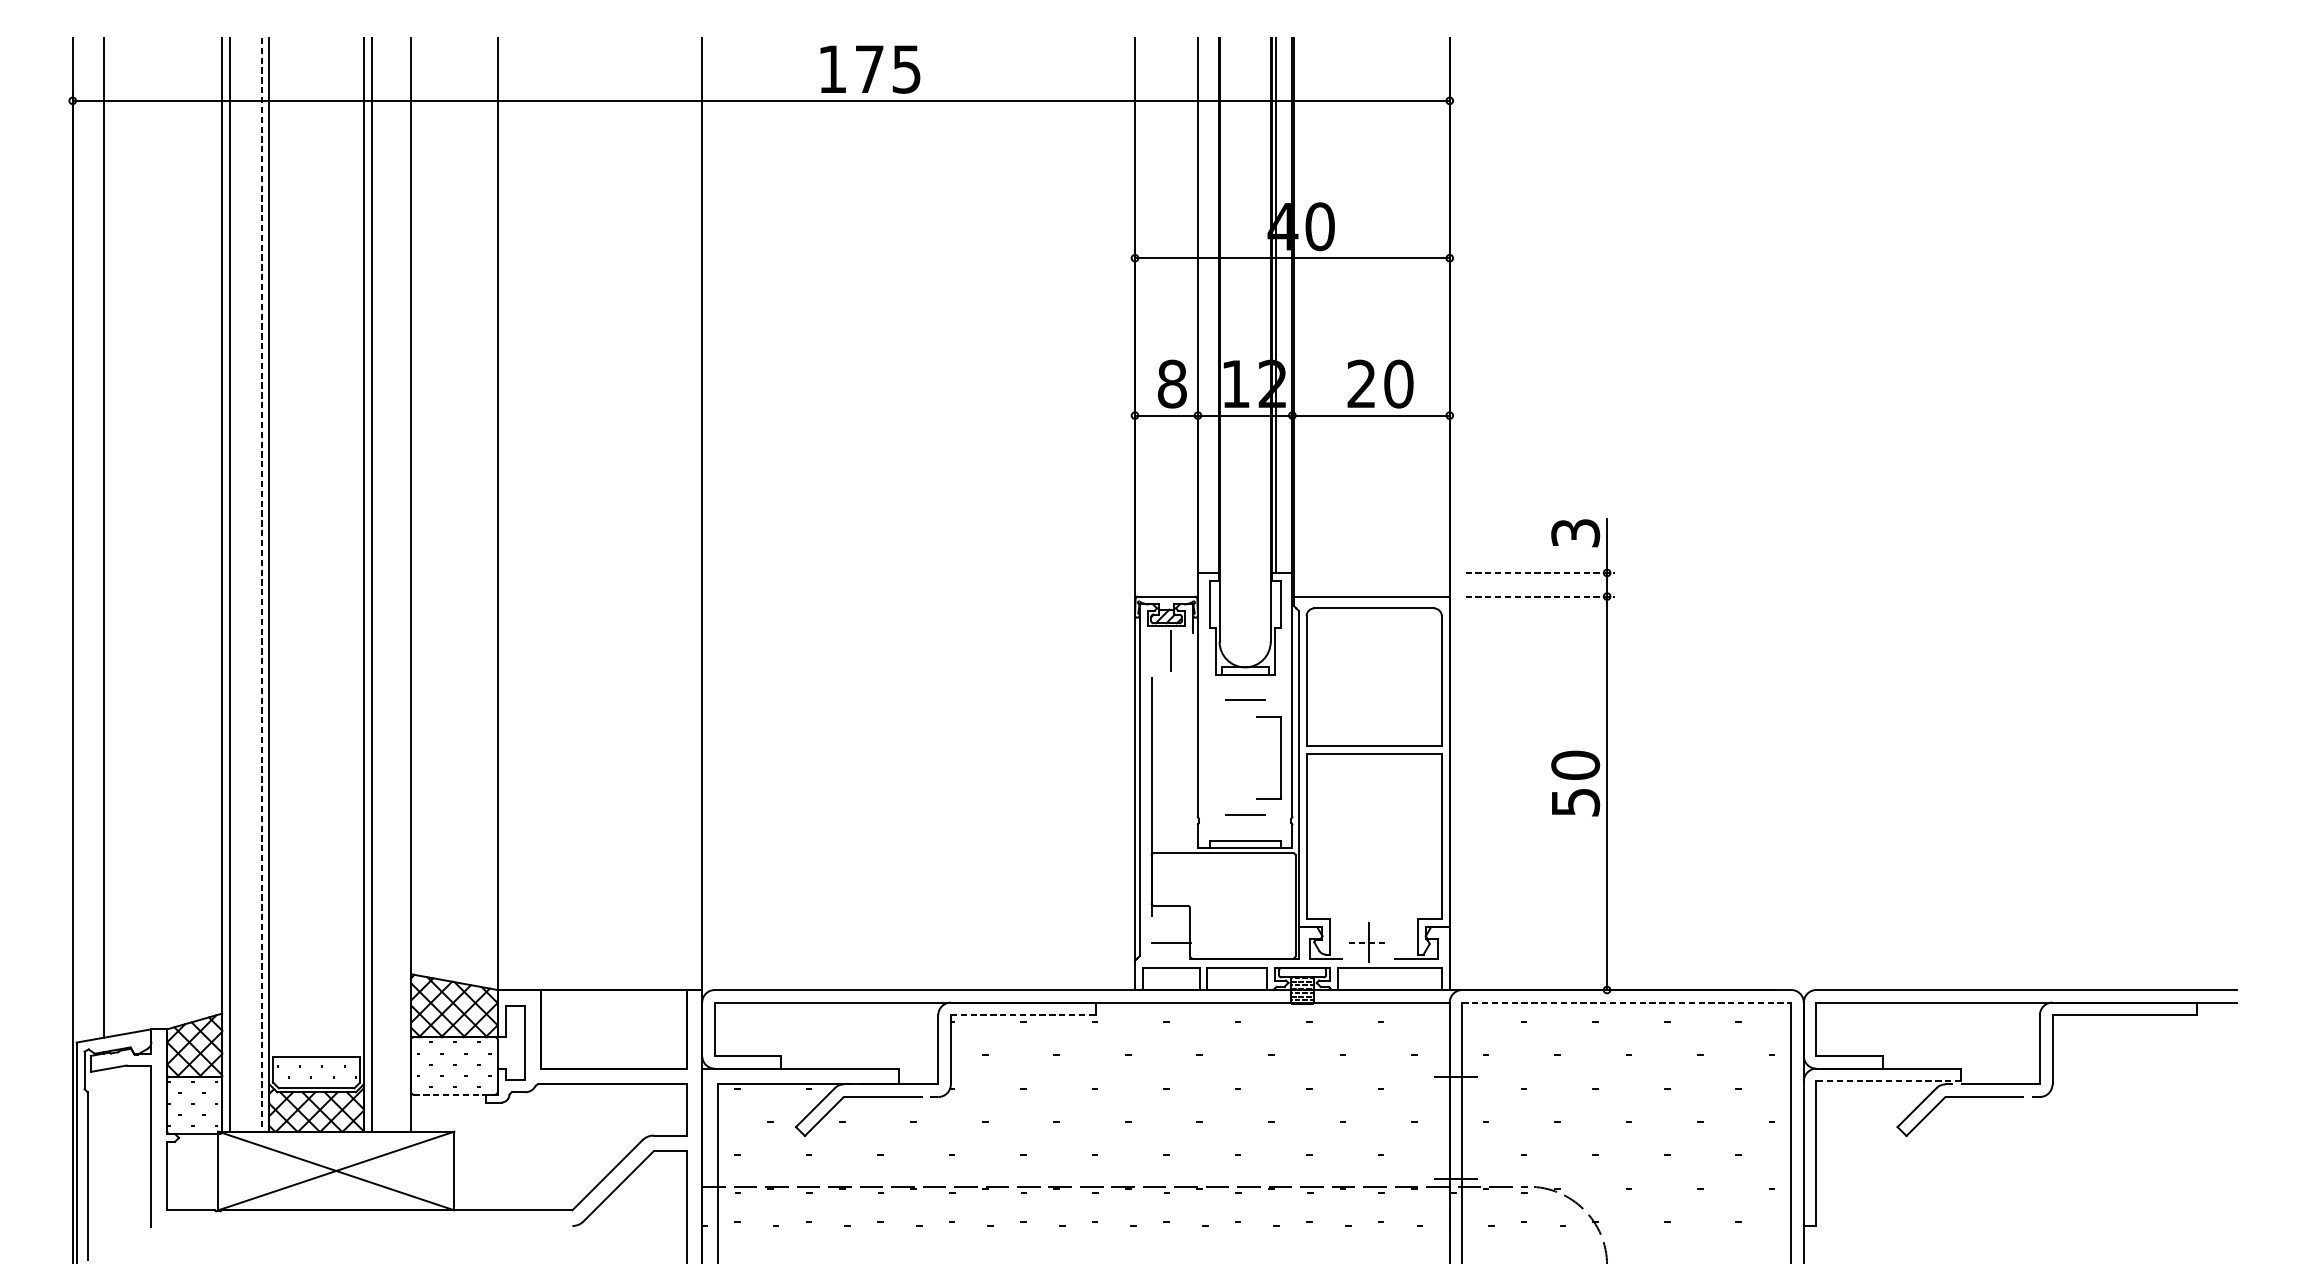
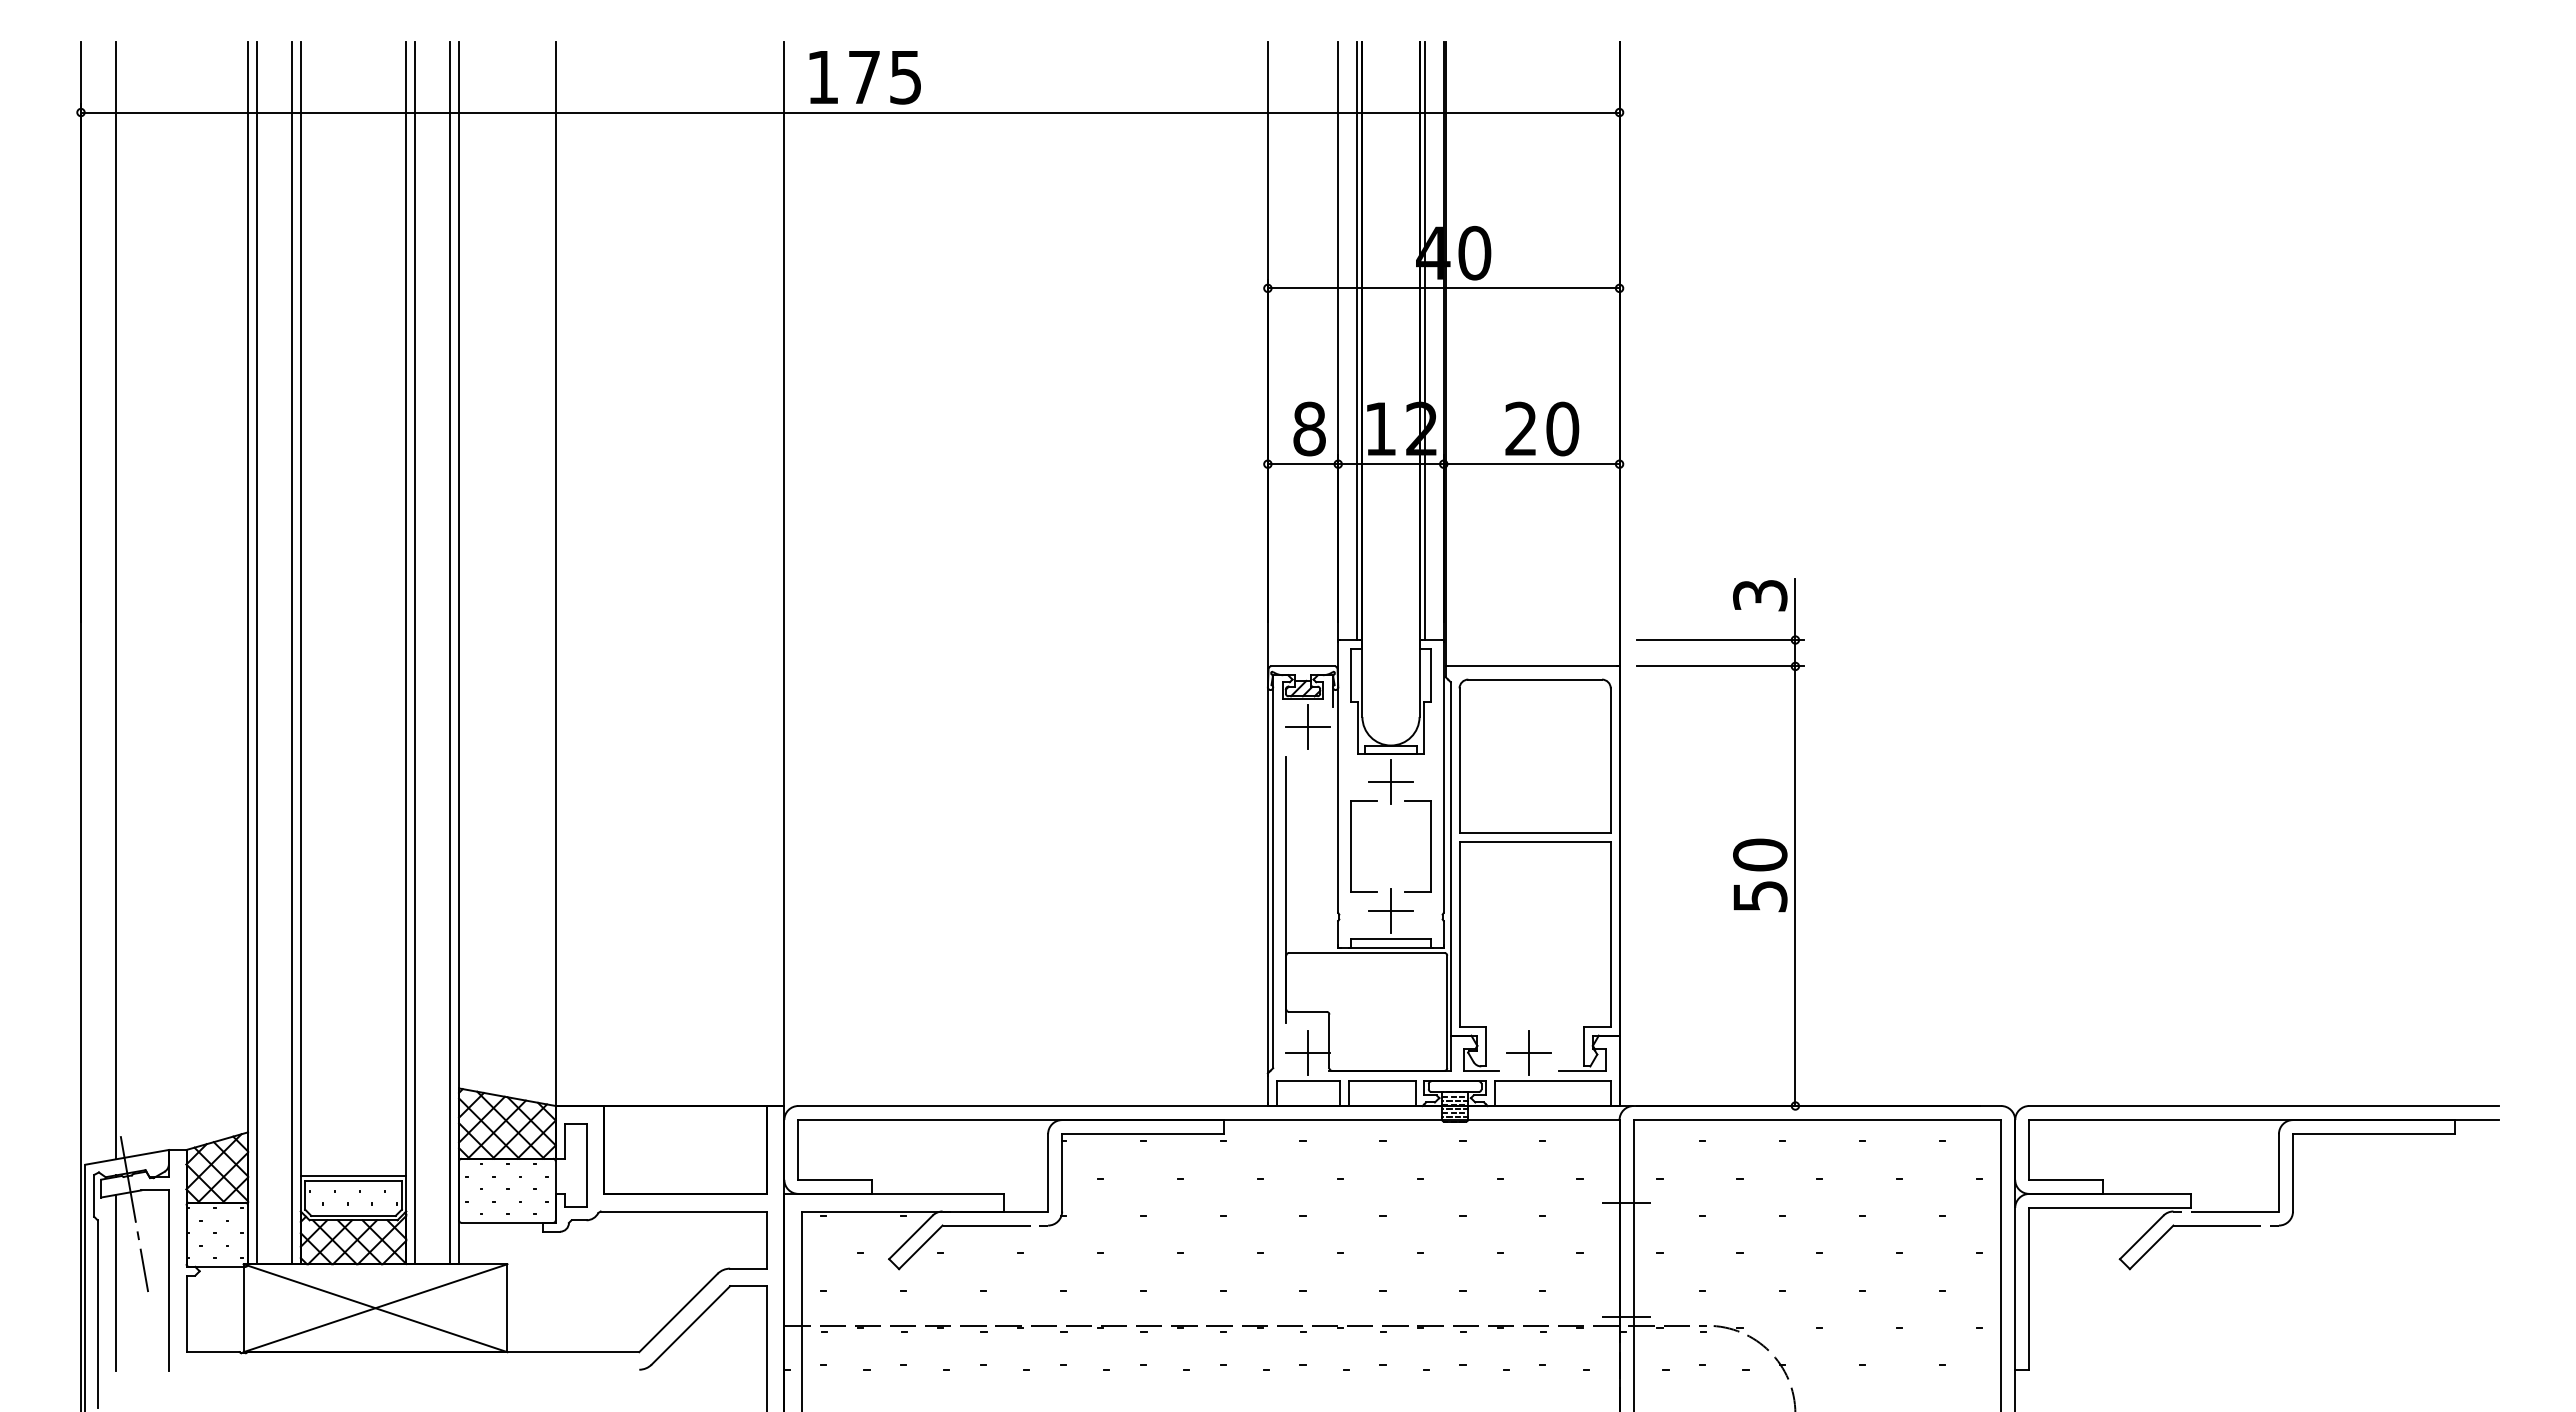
text: (869, 69) -> (864, 77), moved
line: (1214, 305) -> (1356, 341), added
line: (1540, 573) -> (1720, 640), dashed -> solid
line: (262, 585) -> (292, 653), dashed -> solid
line: (403, 585) -> (450, 653), added
line: (1540, 596) -> (1720, 666), dashed -> solid
line: (1171, 651) -> (1308, 727), added
line: (1244, 700) -> (1390, 782), added
part: (1209, 757) -> (1351, 846), added
line: (1244, 815) -> (1390, 910), added
line: (1171, 943) -> (1308, 1053), added
line: (1369, 943) -> (1529, 1053), dashed -> solid
line: (1626, 1002) -> (1817, 1120), dashed -> solid
line: (1023, 1015) -> (1143, 1134), dashed -> solid
line: (316, 1053) -> (353, 1176), added
line: (1889, 1080) -> (2110, 1207), dashed -> solid
line: (120, 1087) -> (134, 1214), added
line: (454, 1094) -> (507, 1222), dashed -> solid
line: (104, 1147) -> (116, 1282), added

